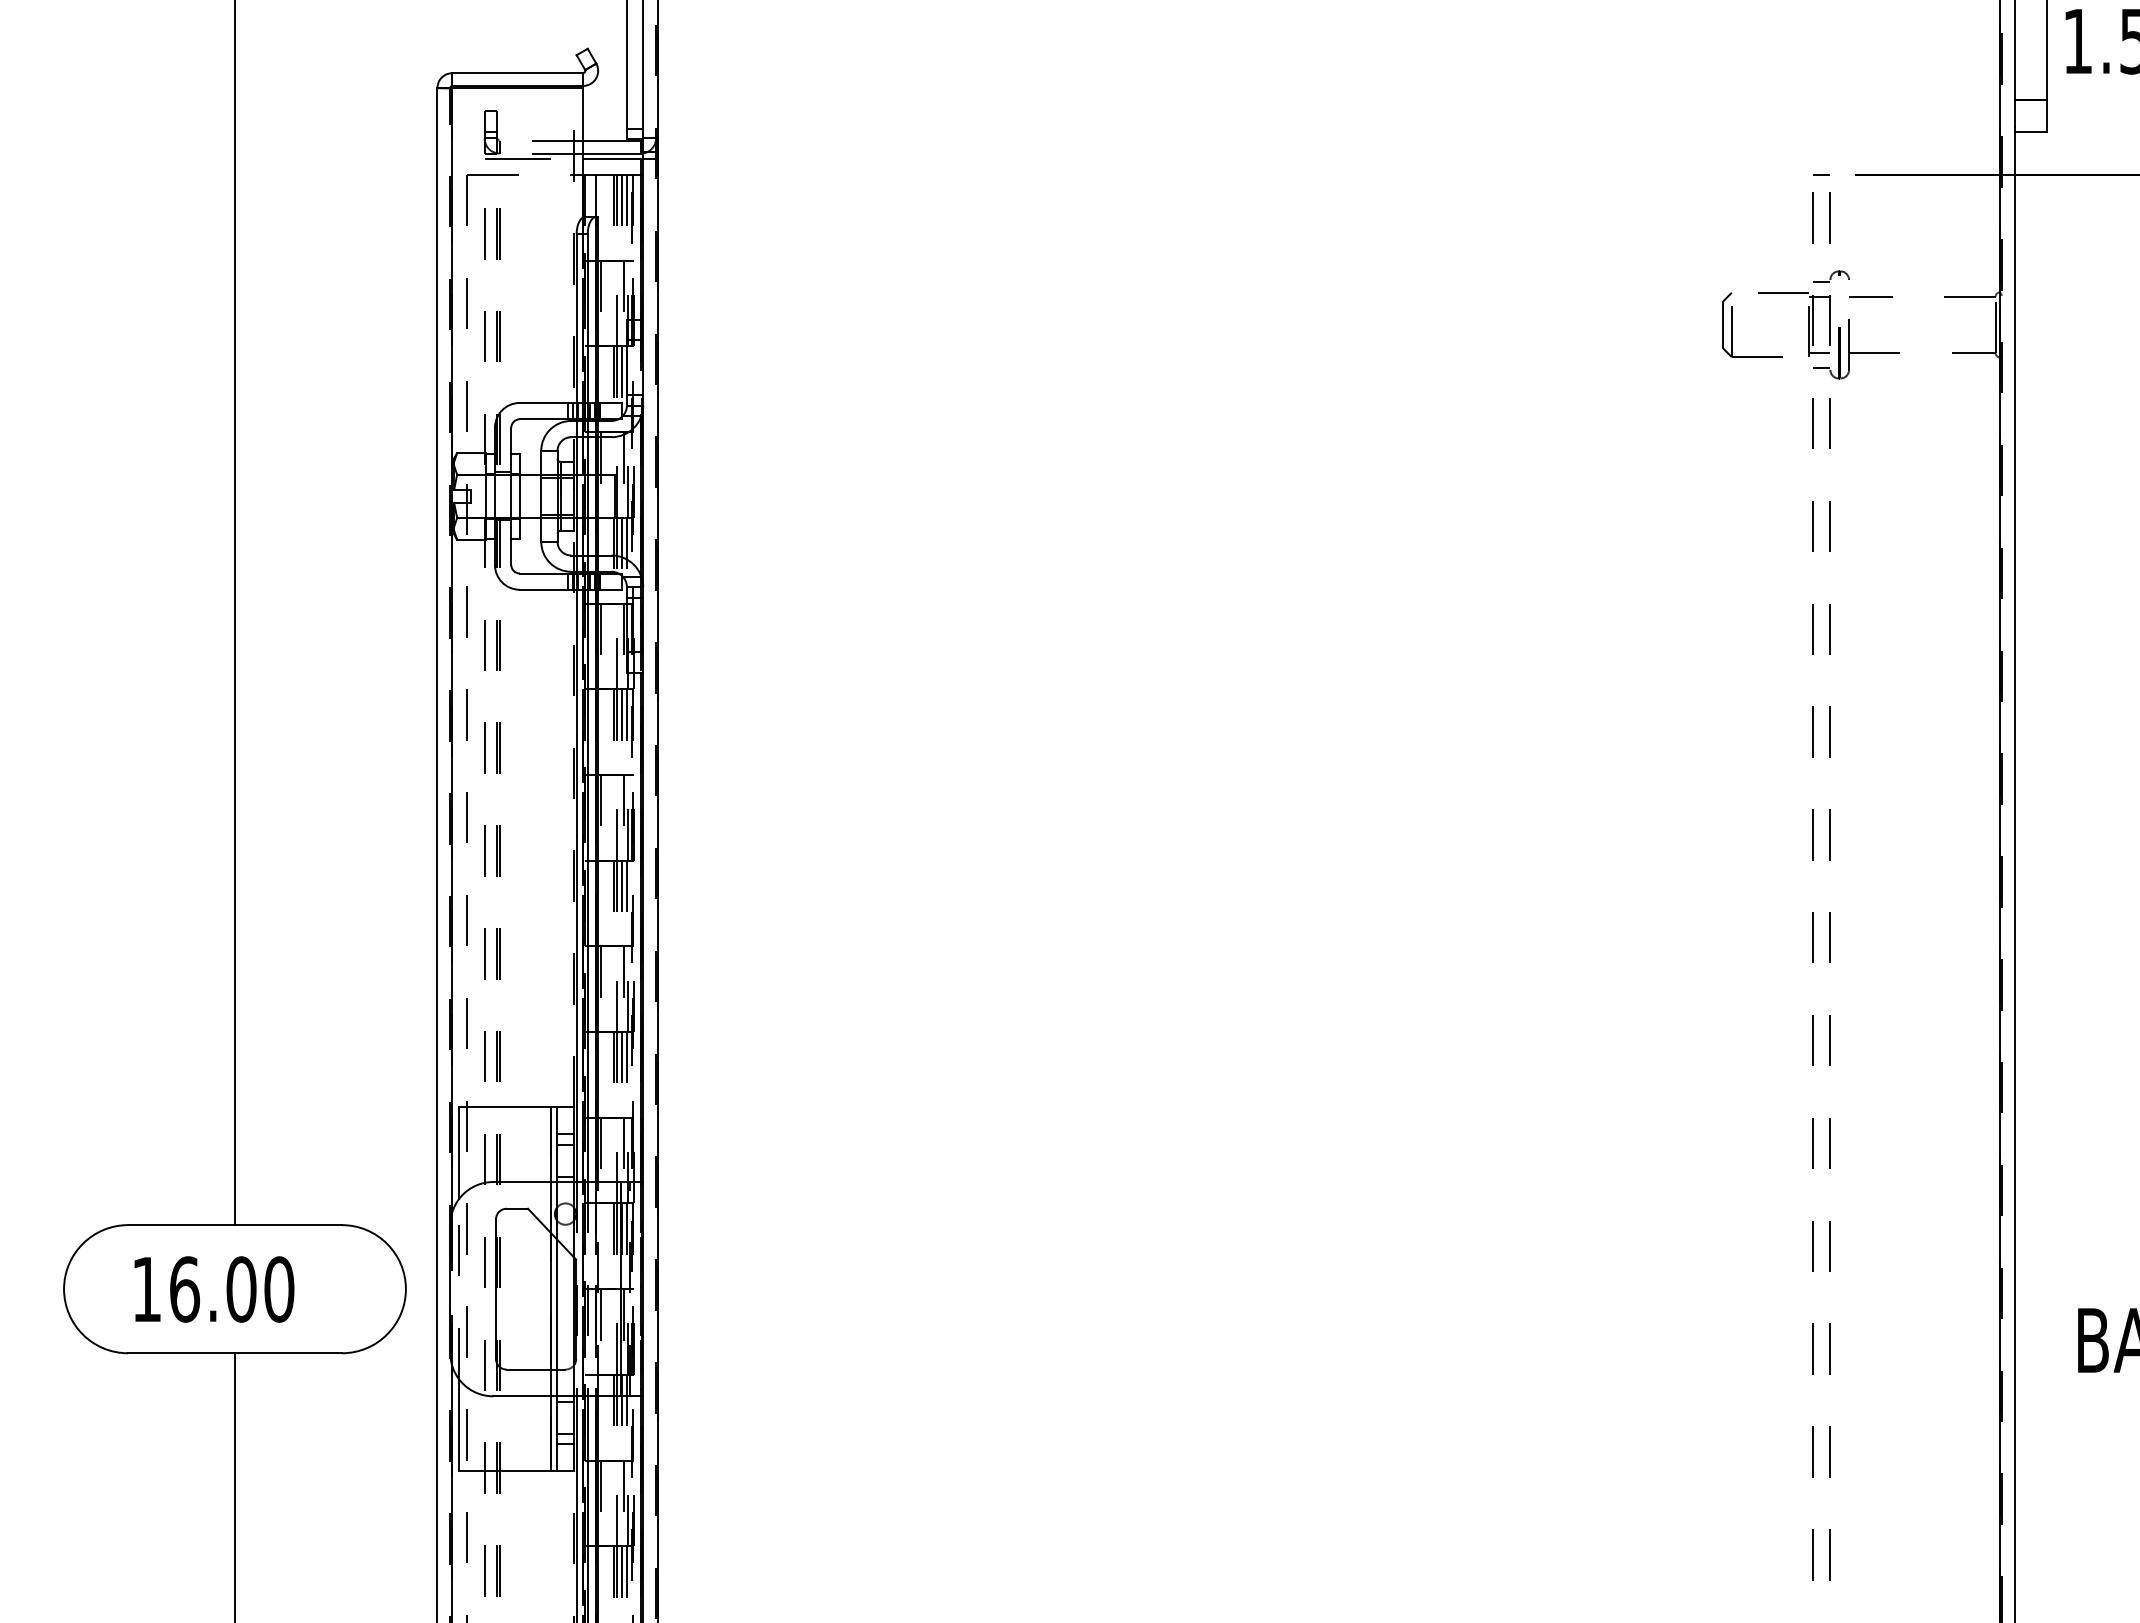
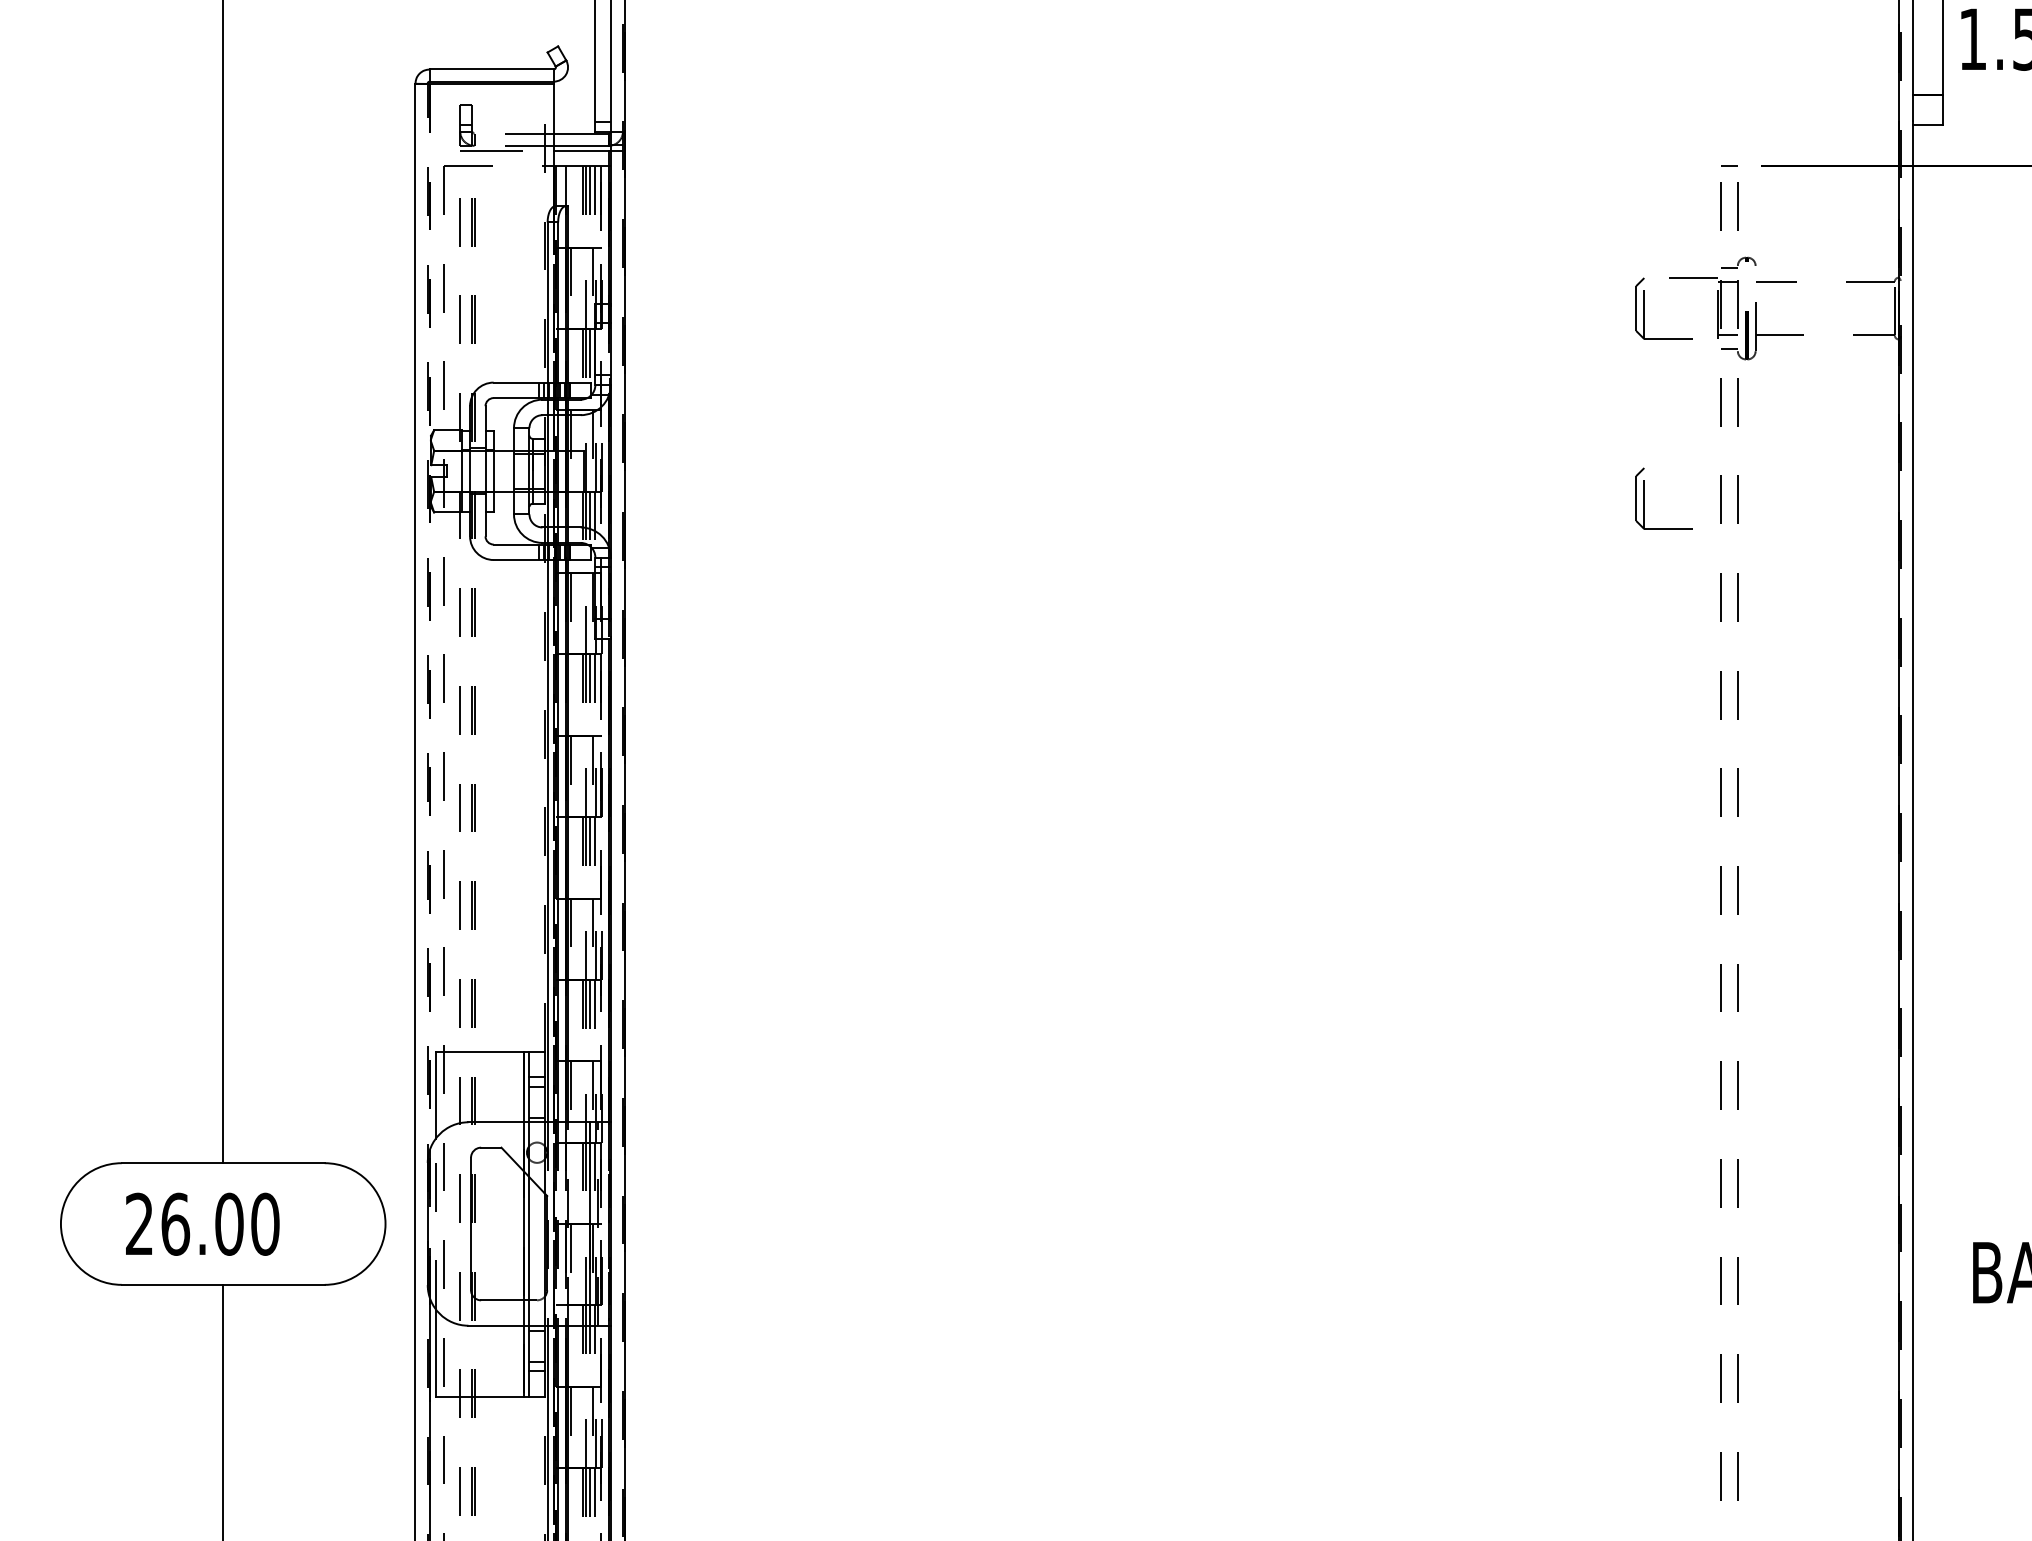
part: (1731, 525) -> (1644, 498), added
line: (452, 650) -> (429, 617), solid -> dashed
text: (146, 1288) -> (139, 1223), 16.00 -> 26.00

